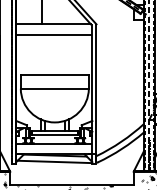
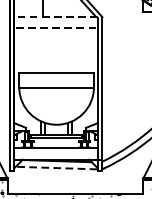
line: (16, 30) -> (14, 23), solid -> dashed
line: (54, 161) -> (56, 167), solid -> dashed

